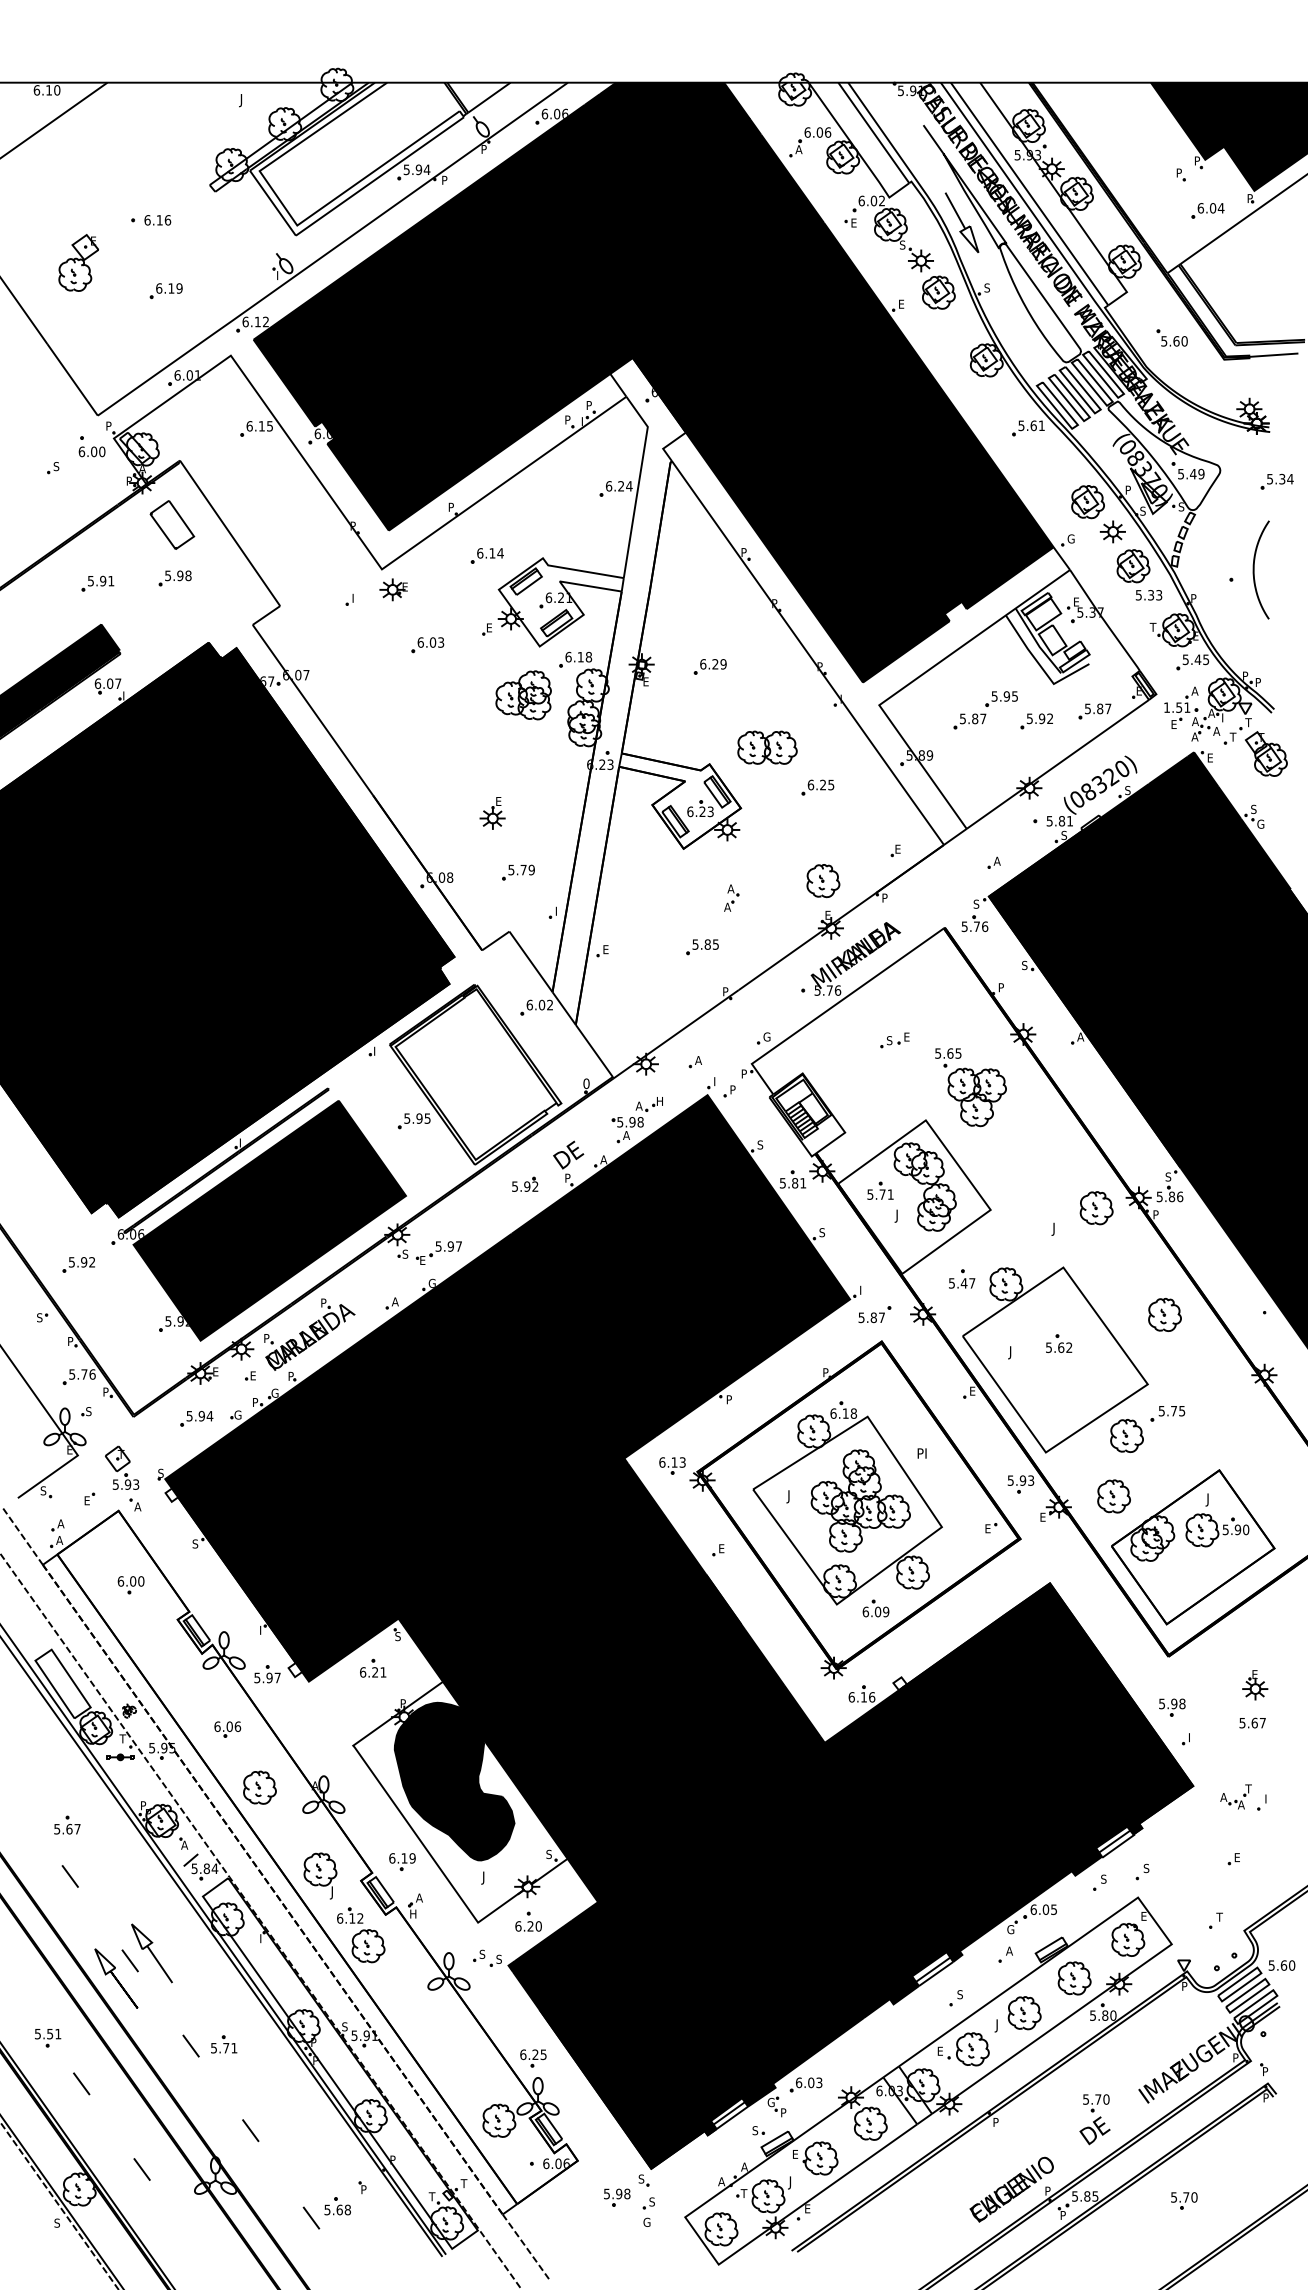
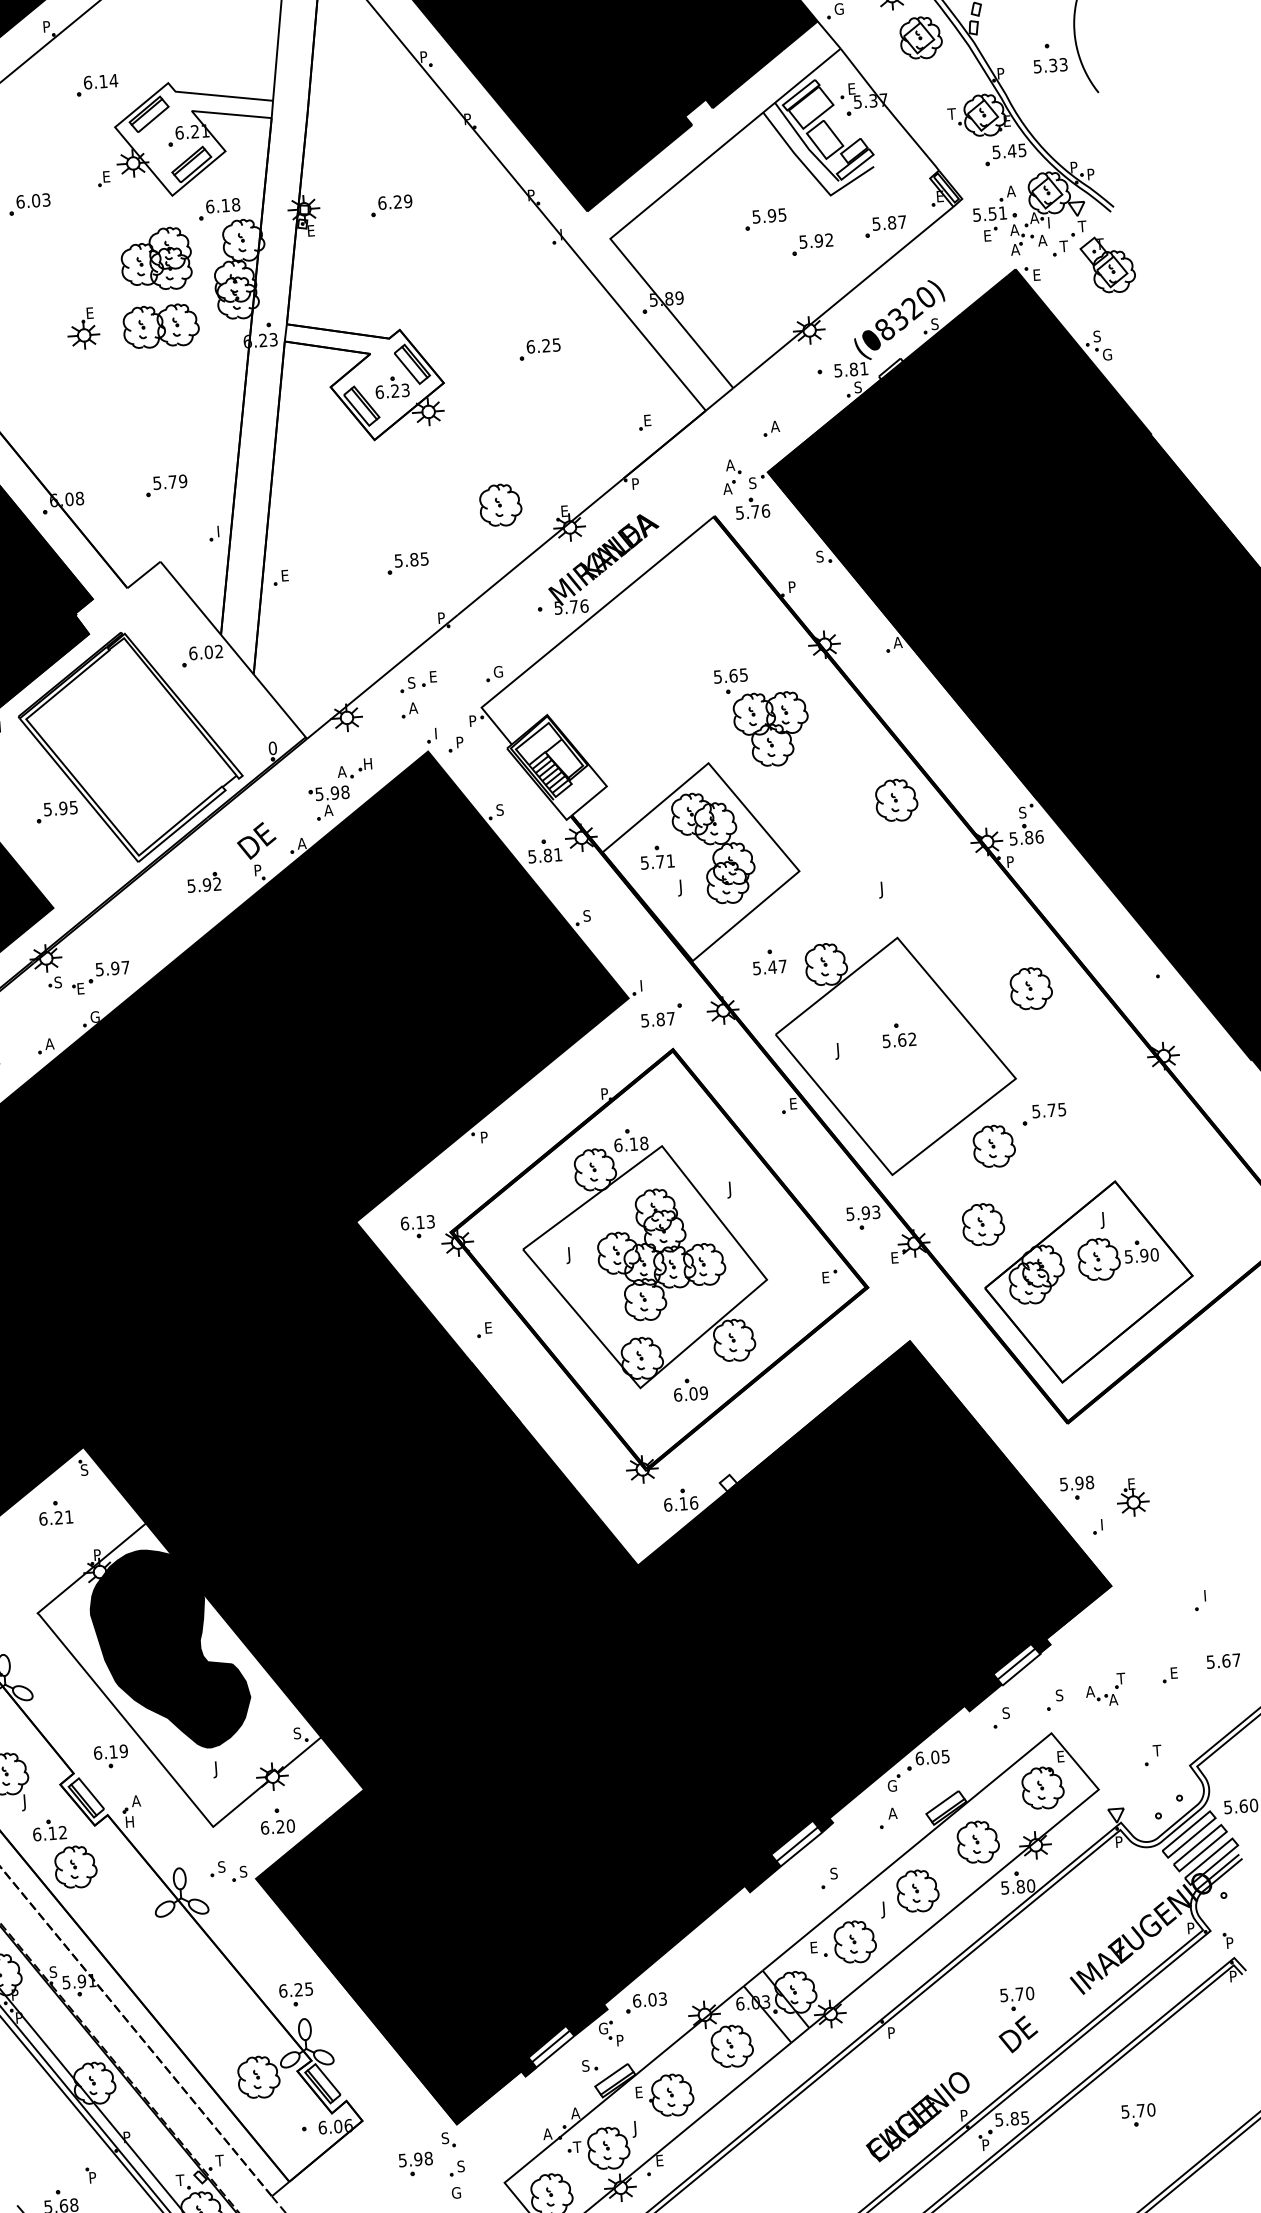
text: (1148, 595) -> (1049, 66), moved
text: (1166, 707) -> (976, 214), 1.51 -> 5.51
part: (969, 721) -> (726, 251), removed
part: (767, 747) -> (161, 325), moved
part: (492, 813) -> (83, 329), moved
part: (823, 881) -> (500, 505), moved
part: (731, 897) -> (731, 476), moved
part: (894, 1040) -> (417, 682), moved
part: (1096, 1208) -> (896, 800), moved
text: (920, 1454) -> (732, 1189), PI -> J
part: (1255, 1685) -> (1133, 1497), moved
text: (1252, 1722) -> (1223, 1660), moved
part: (1235, 1796) -> (1105, 1689), moved

